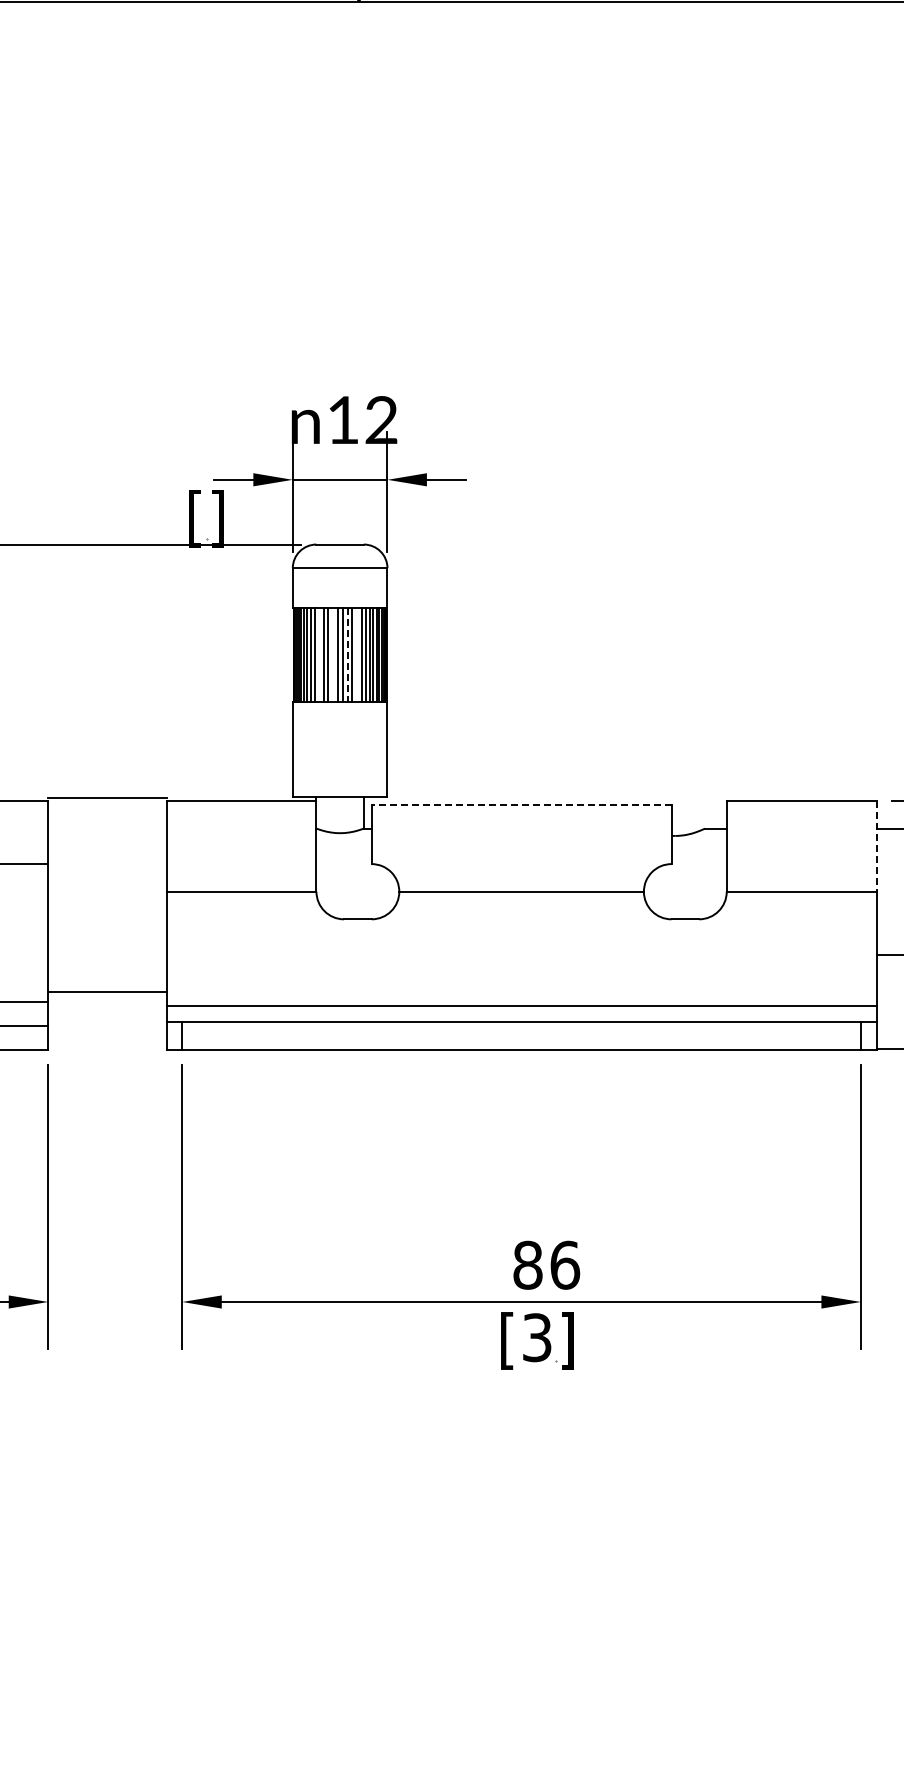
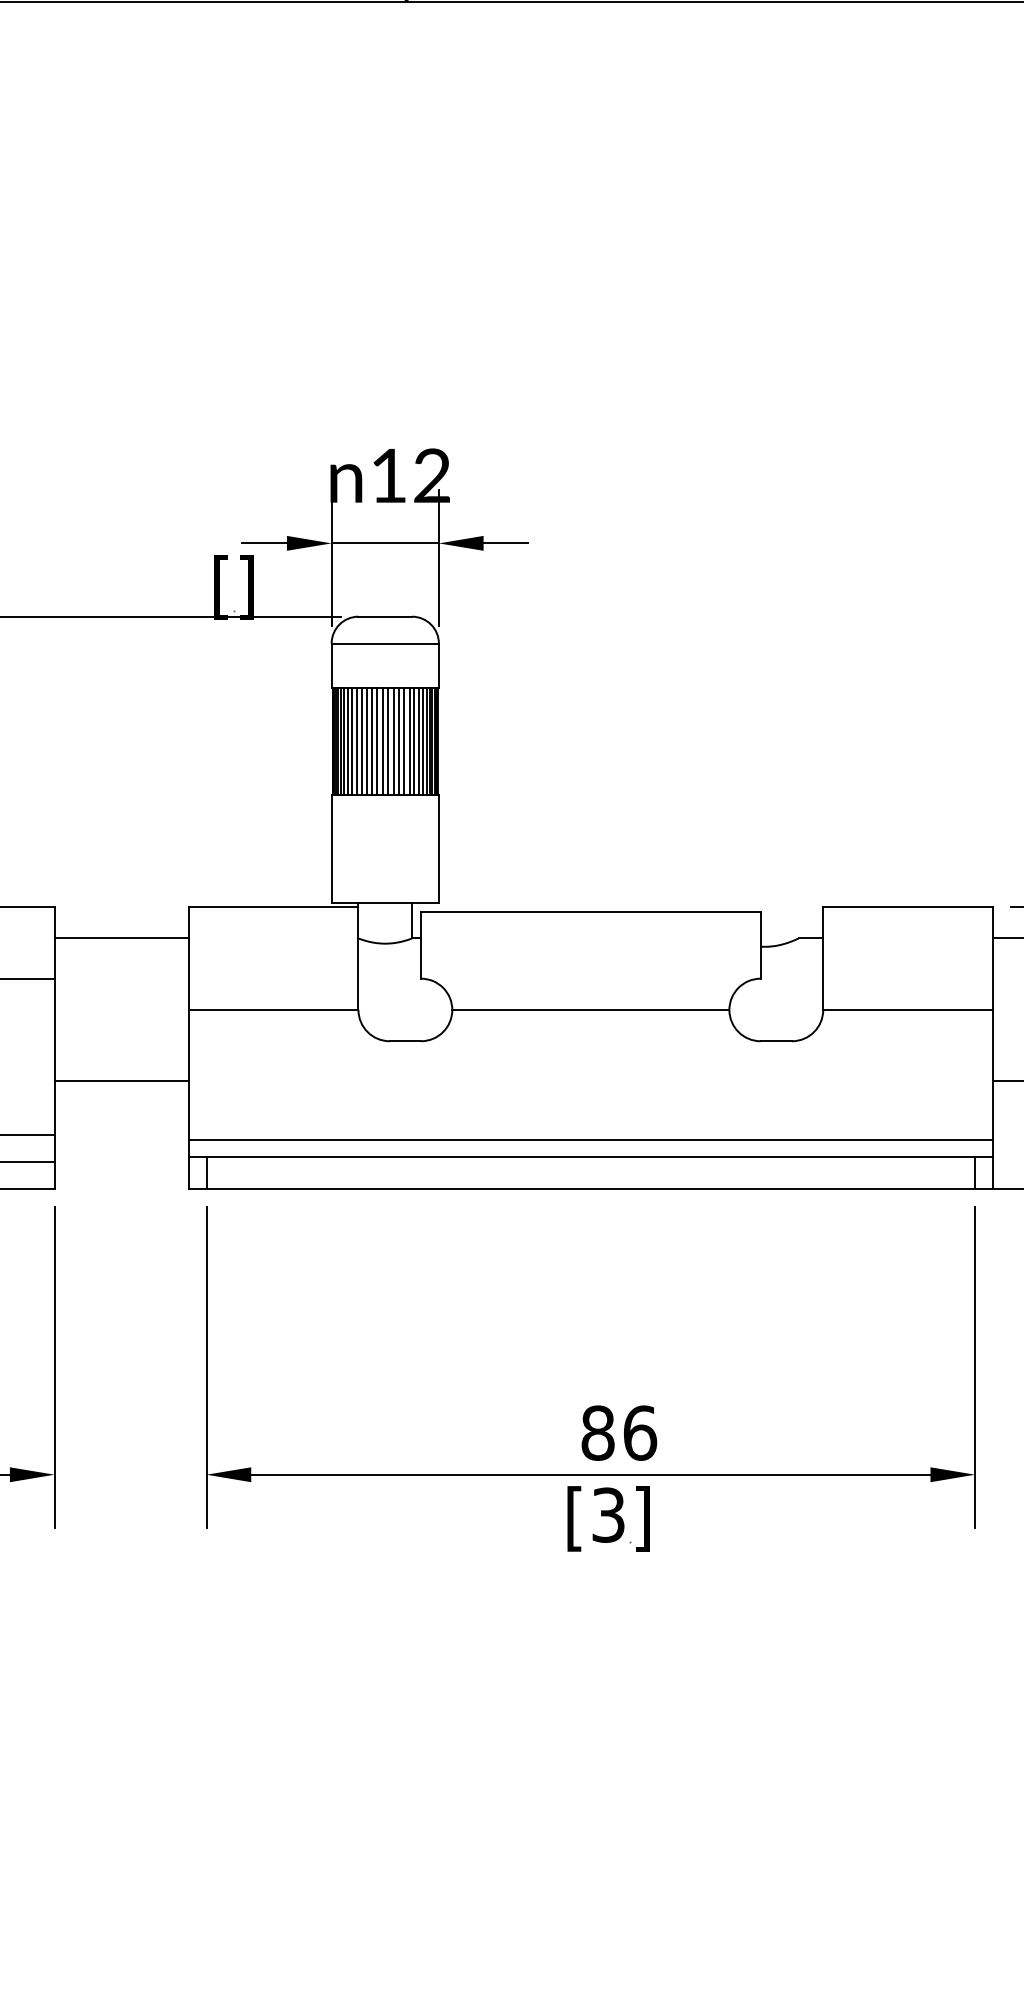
line: (319, 654) -> (361, 741), added
line: (333, 654) -> (377, 741), added
line: (357, 654) -> (404, 741), added
line: (347, 655) -> (393, 742), dashed -> solid
line: (107, 797) -> (121, 938), moved
line: (521, 805) -> (590, 912), dashed -> solid
line: (876, 846) -> (992, 958), dashed -> solid
line: (107, 991) -> (121, 1081), moved

